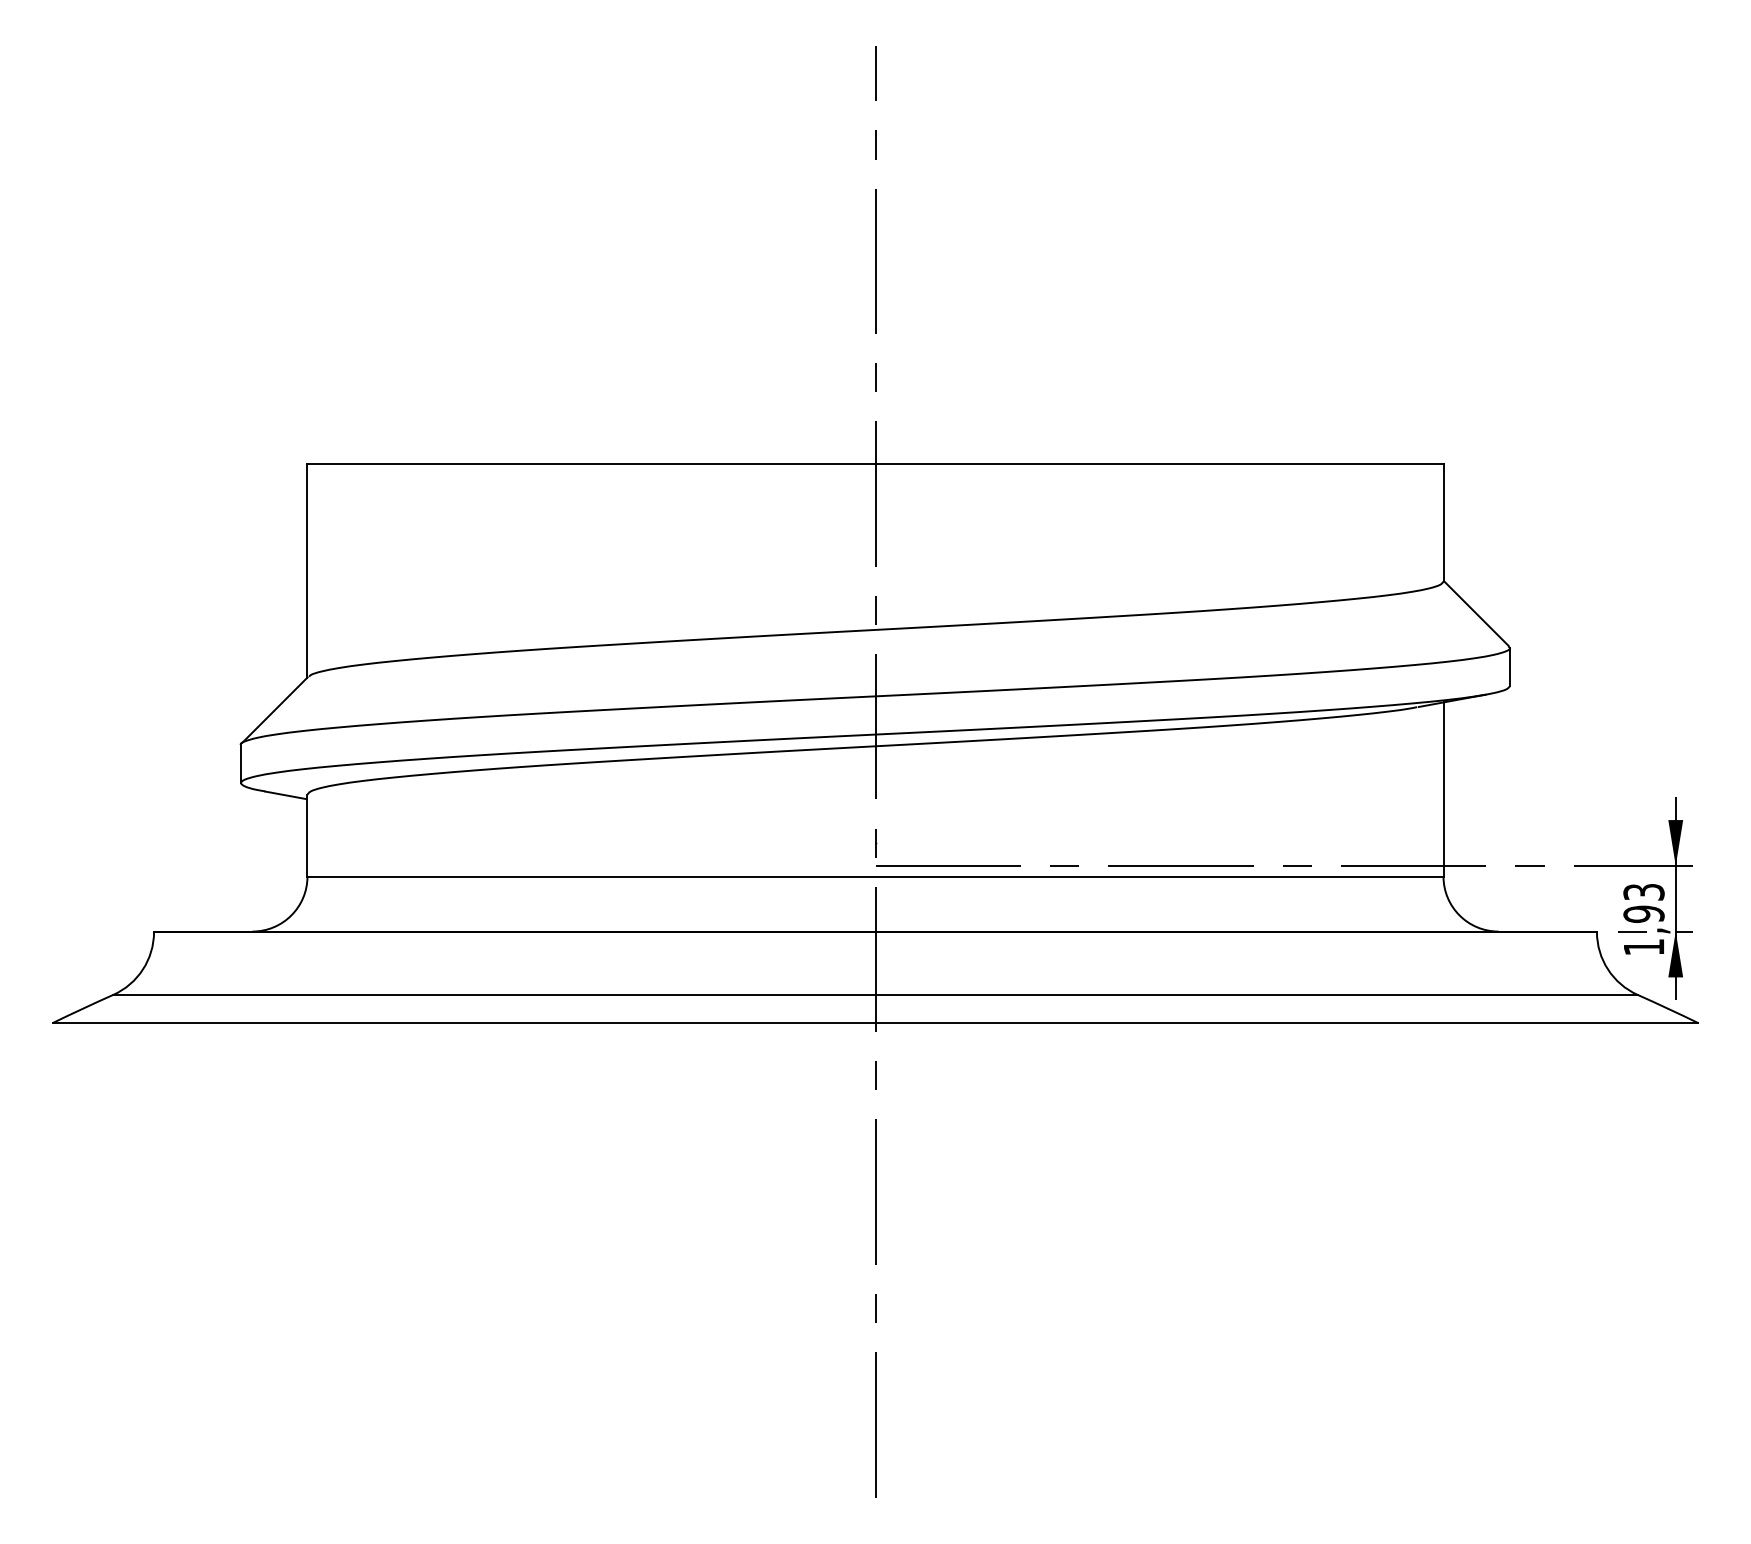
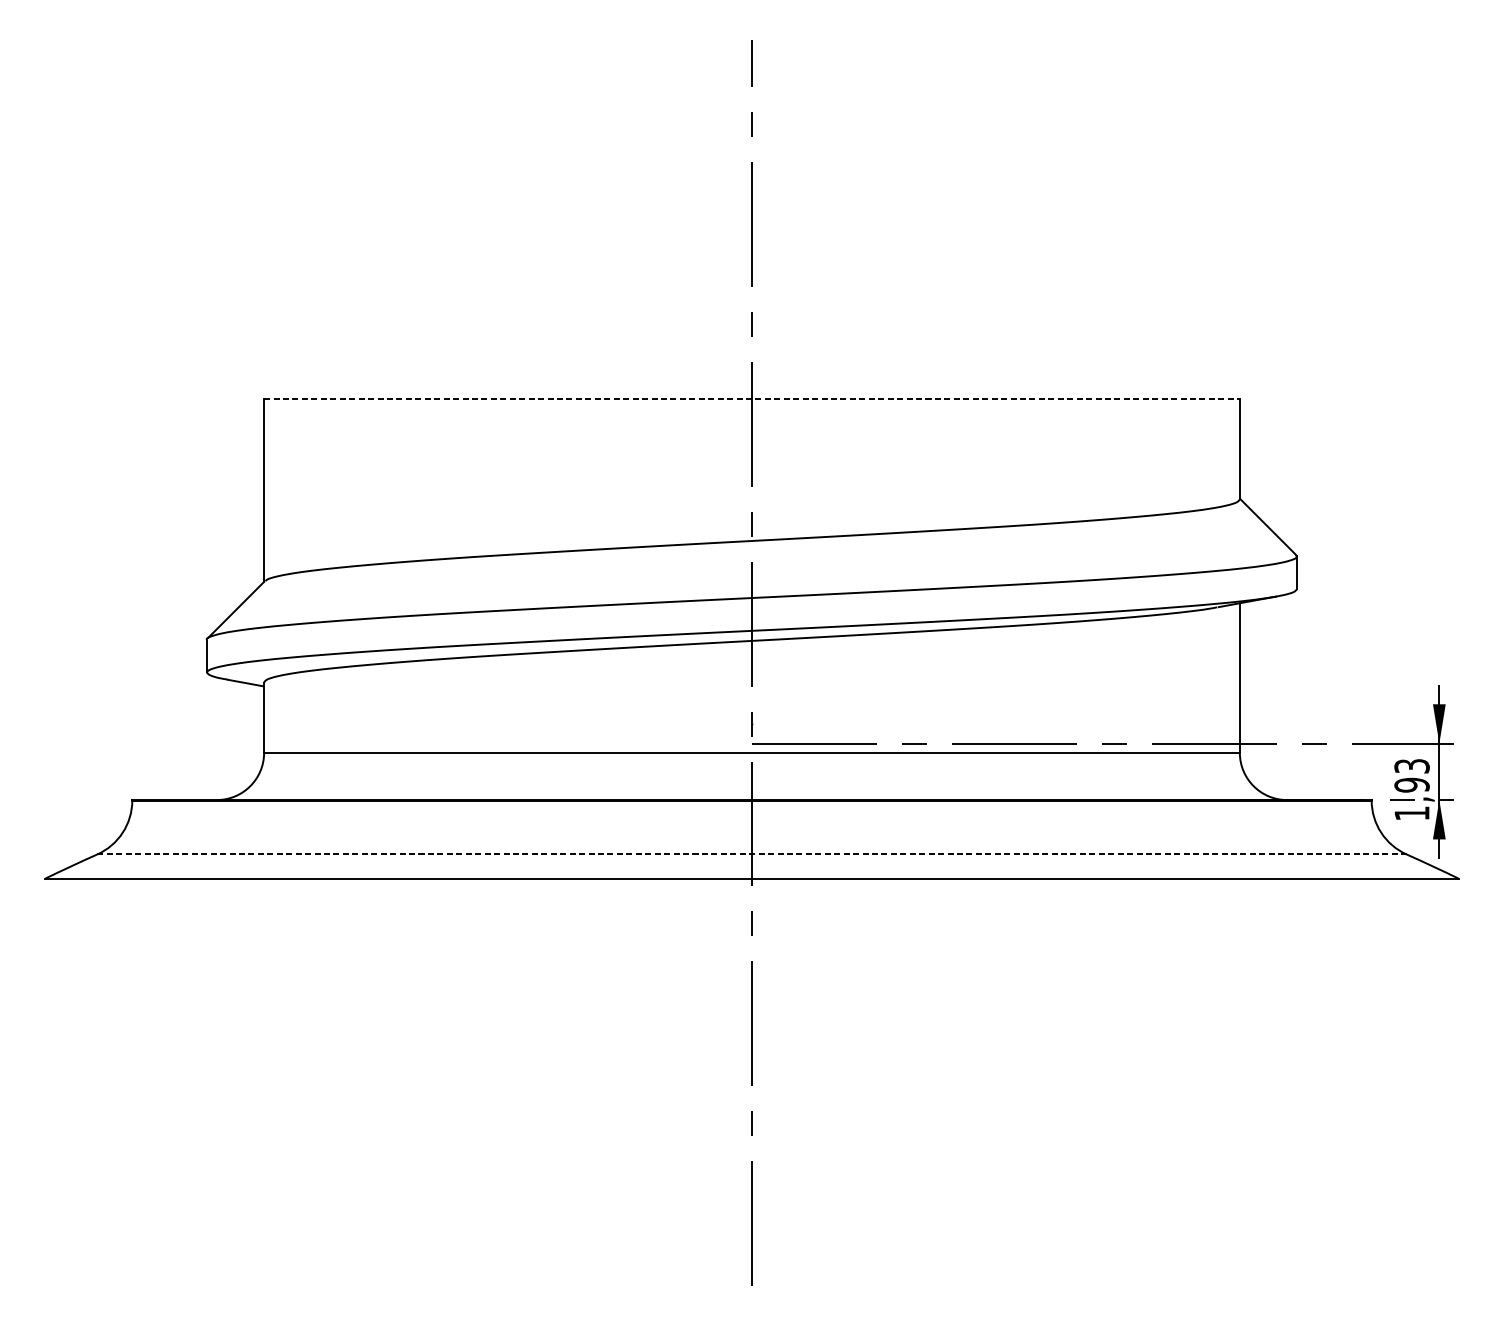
line: (875, 464) -> (752, 398), solid -> dashed
line: (875, 994) -> (752, 854), solid -> dashed

